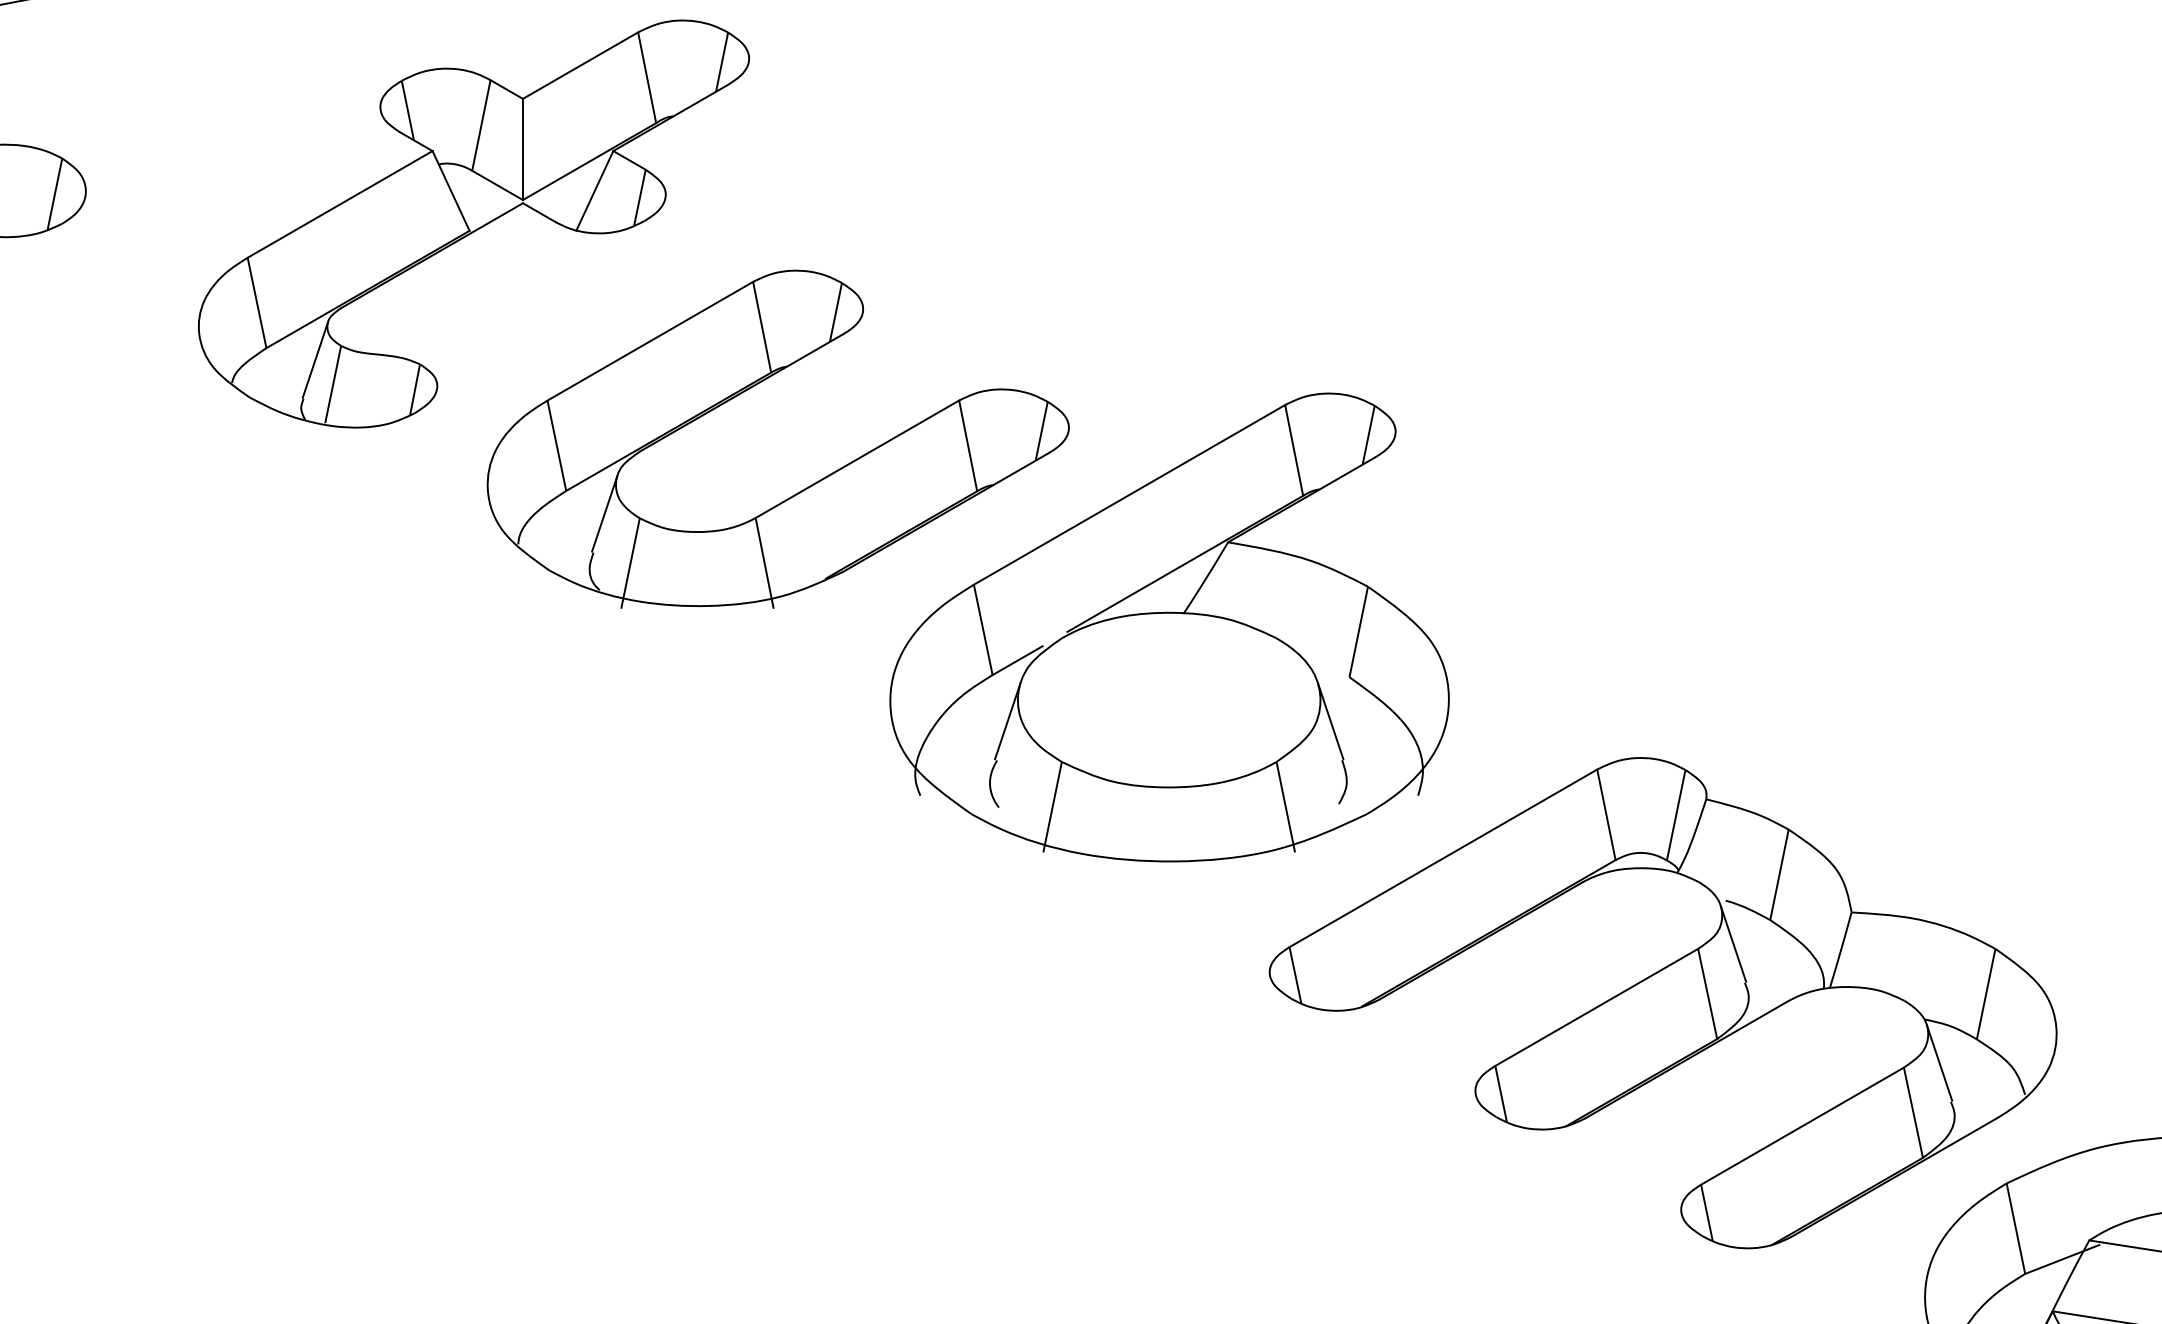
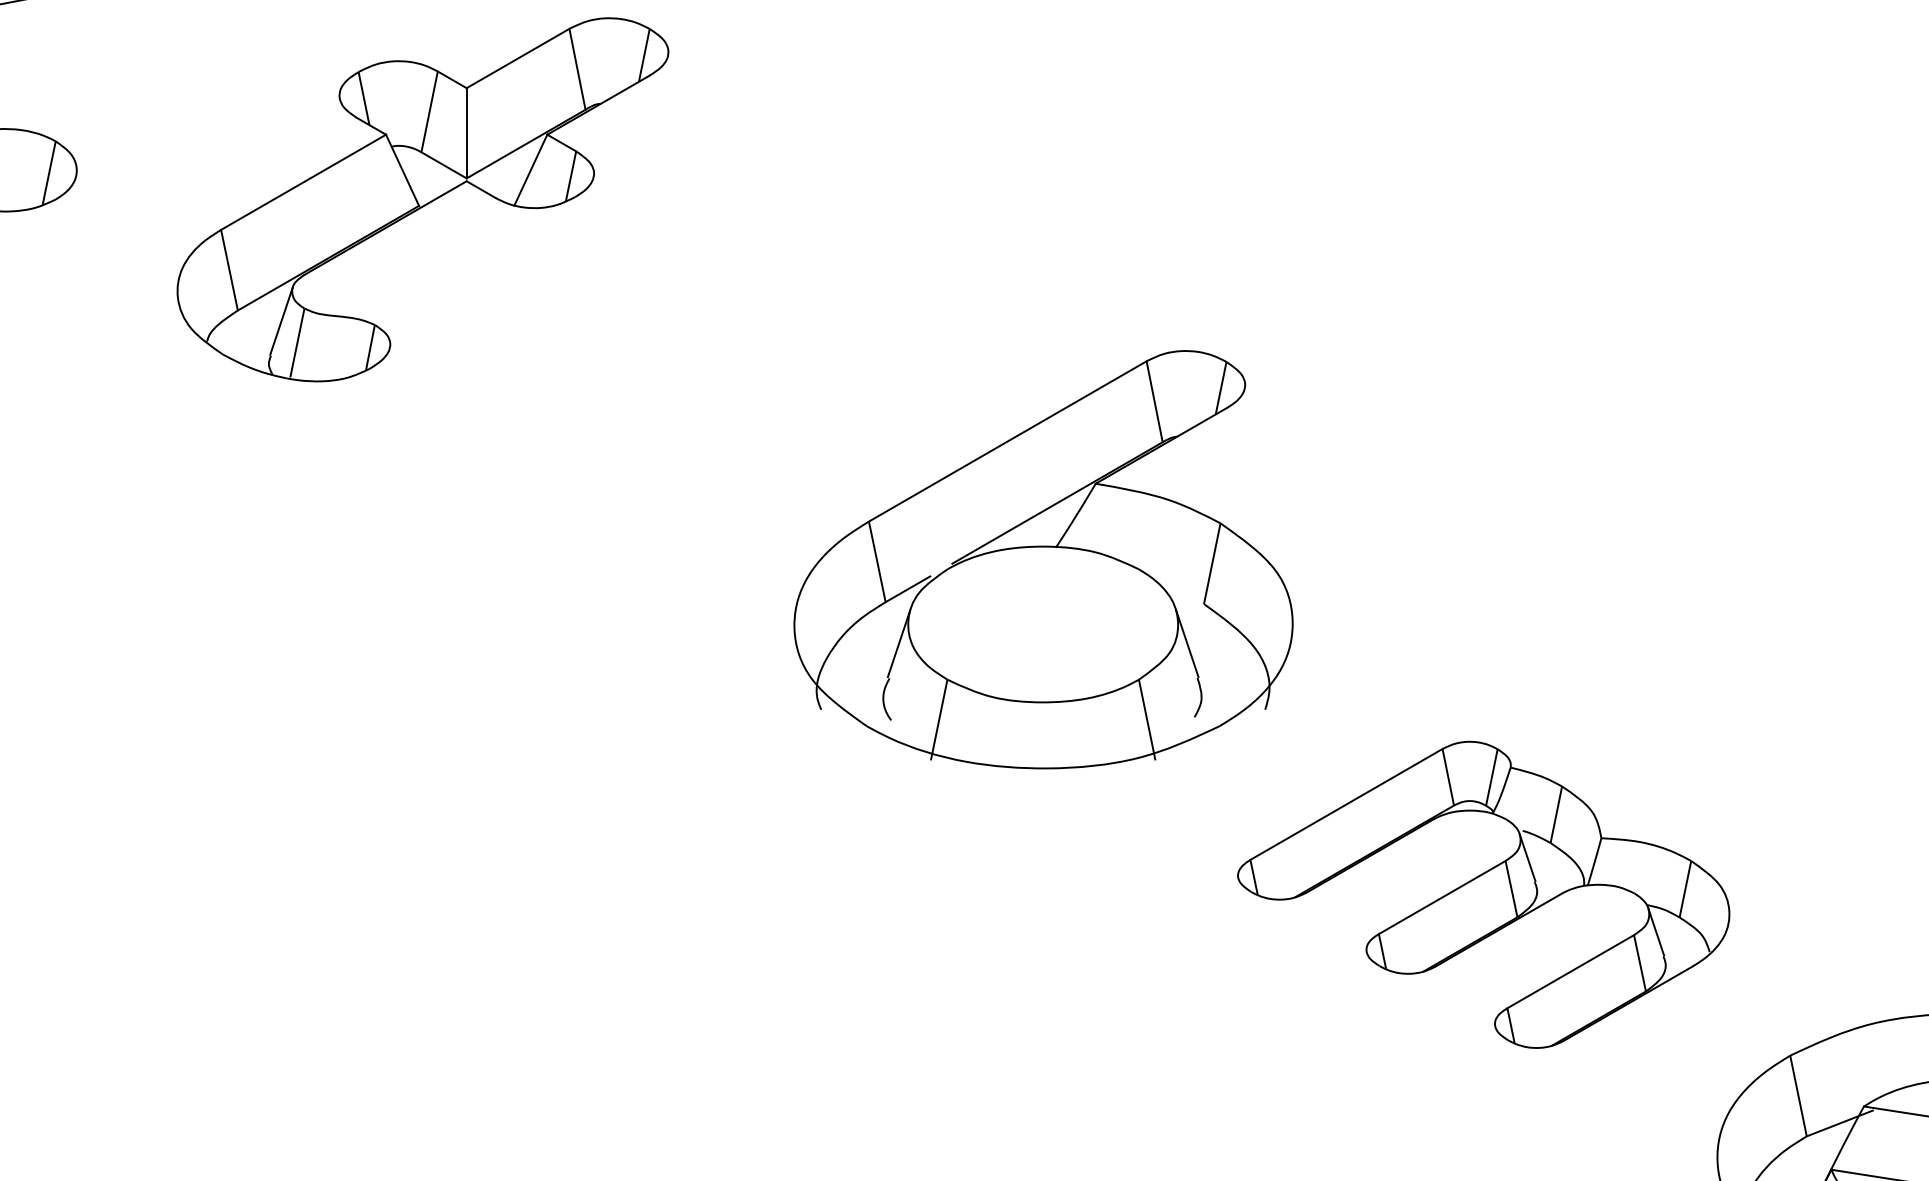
part: (806, 487) -> (719, 434), removed
part: (1662, 1002) -> (1483, 894), size x0.7

